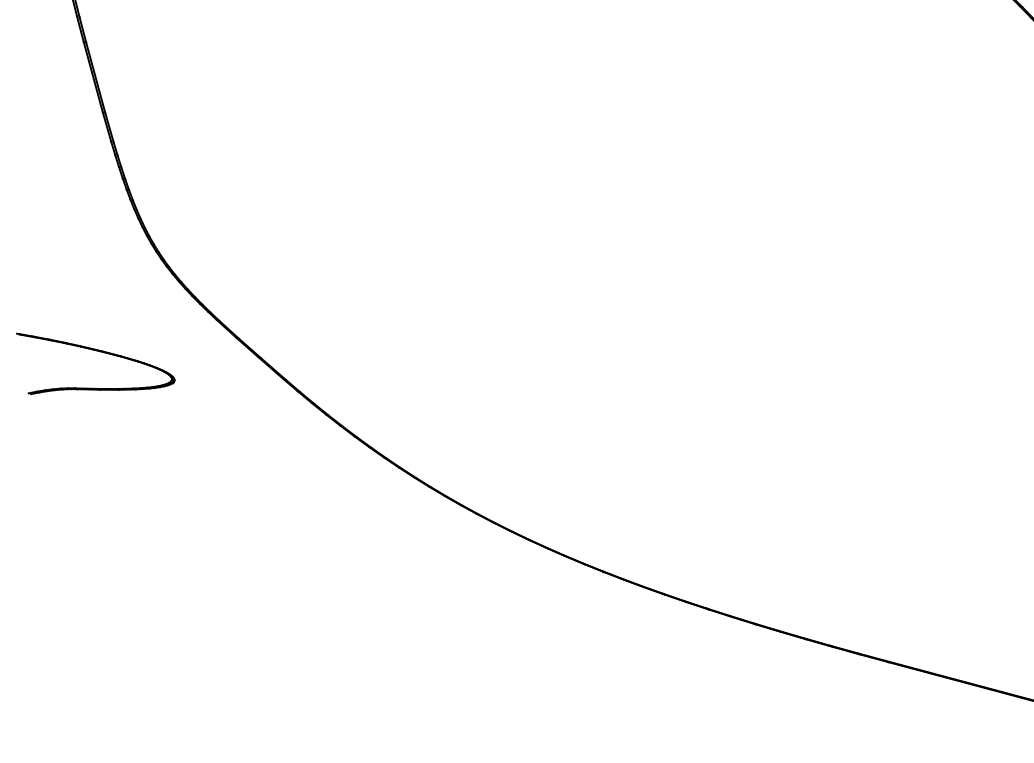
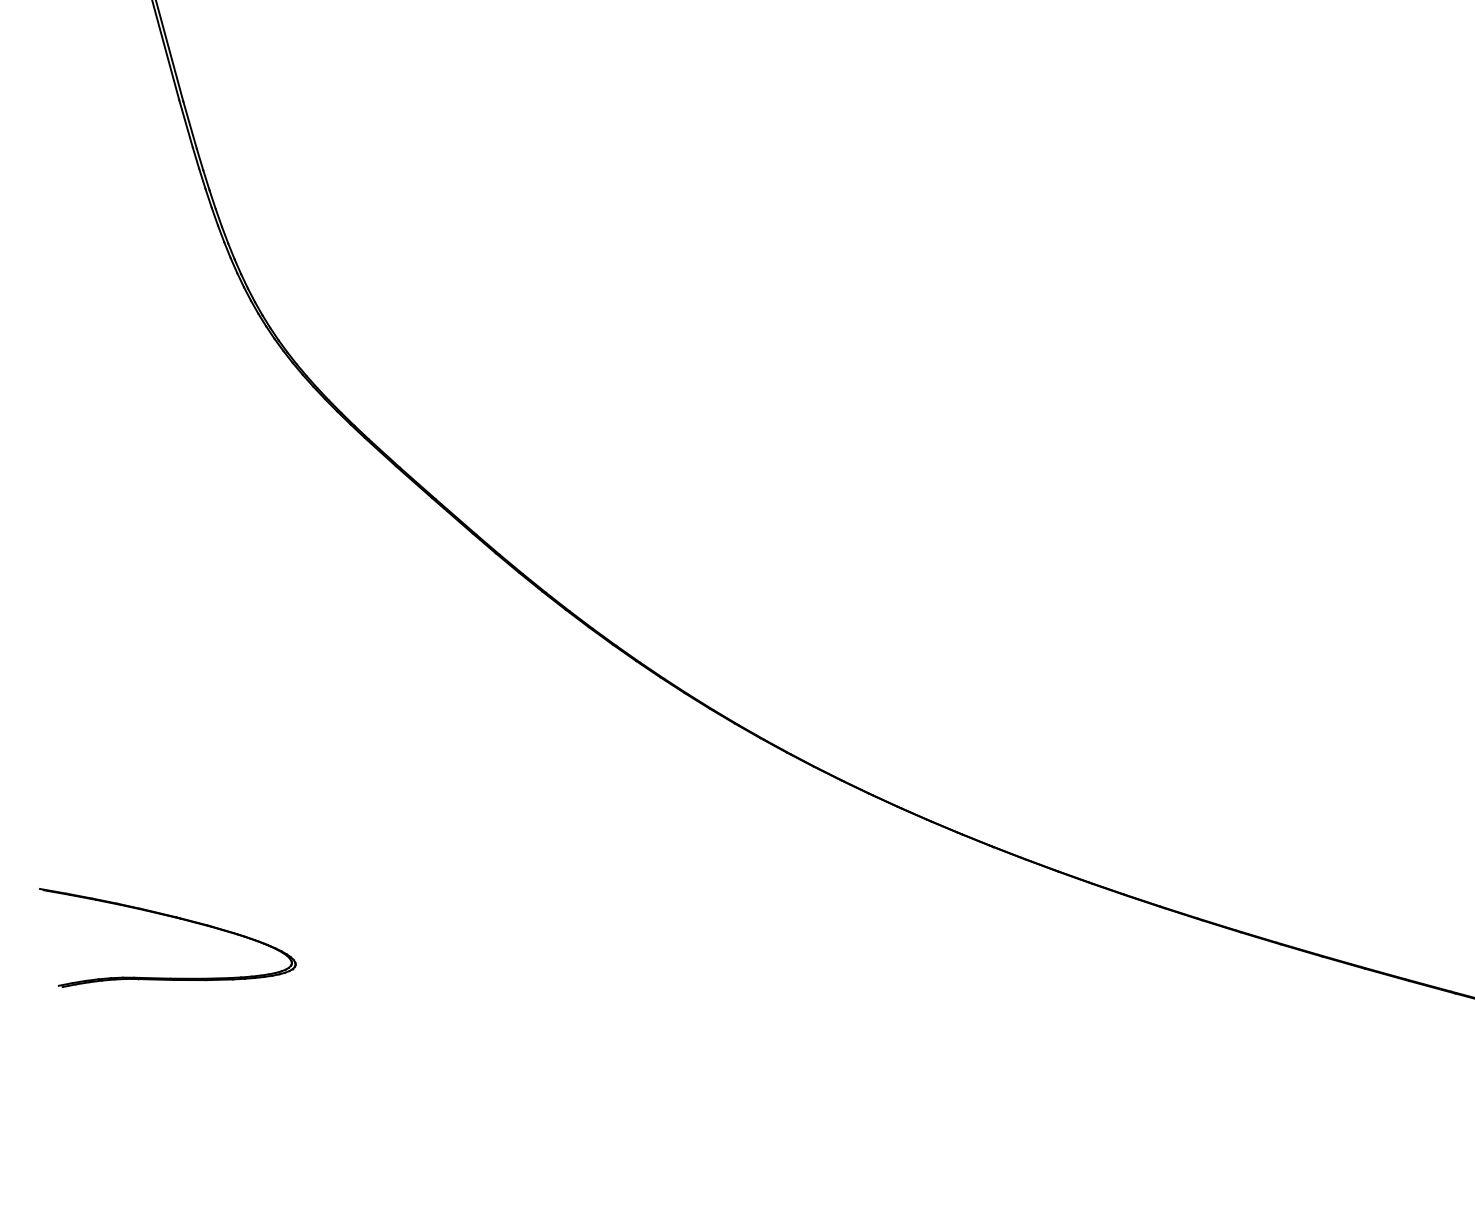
part: (96, 351) -> (169, 917), moved

